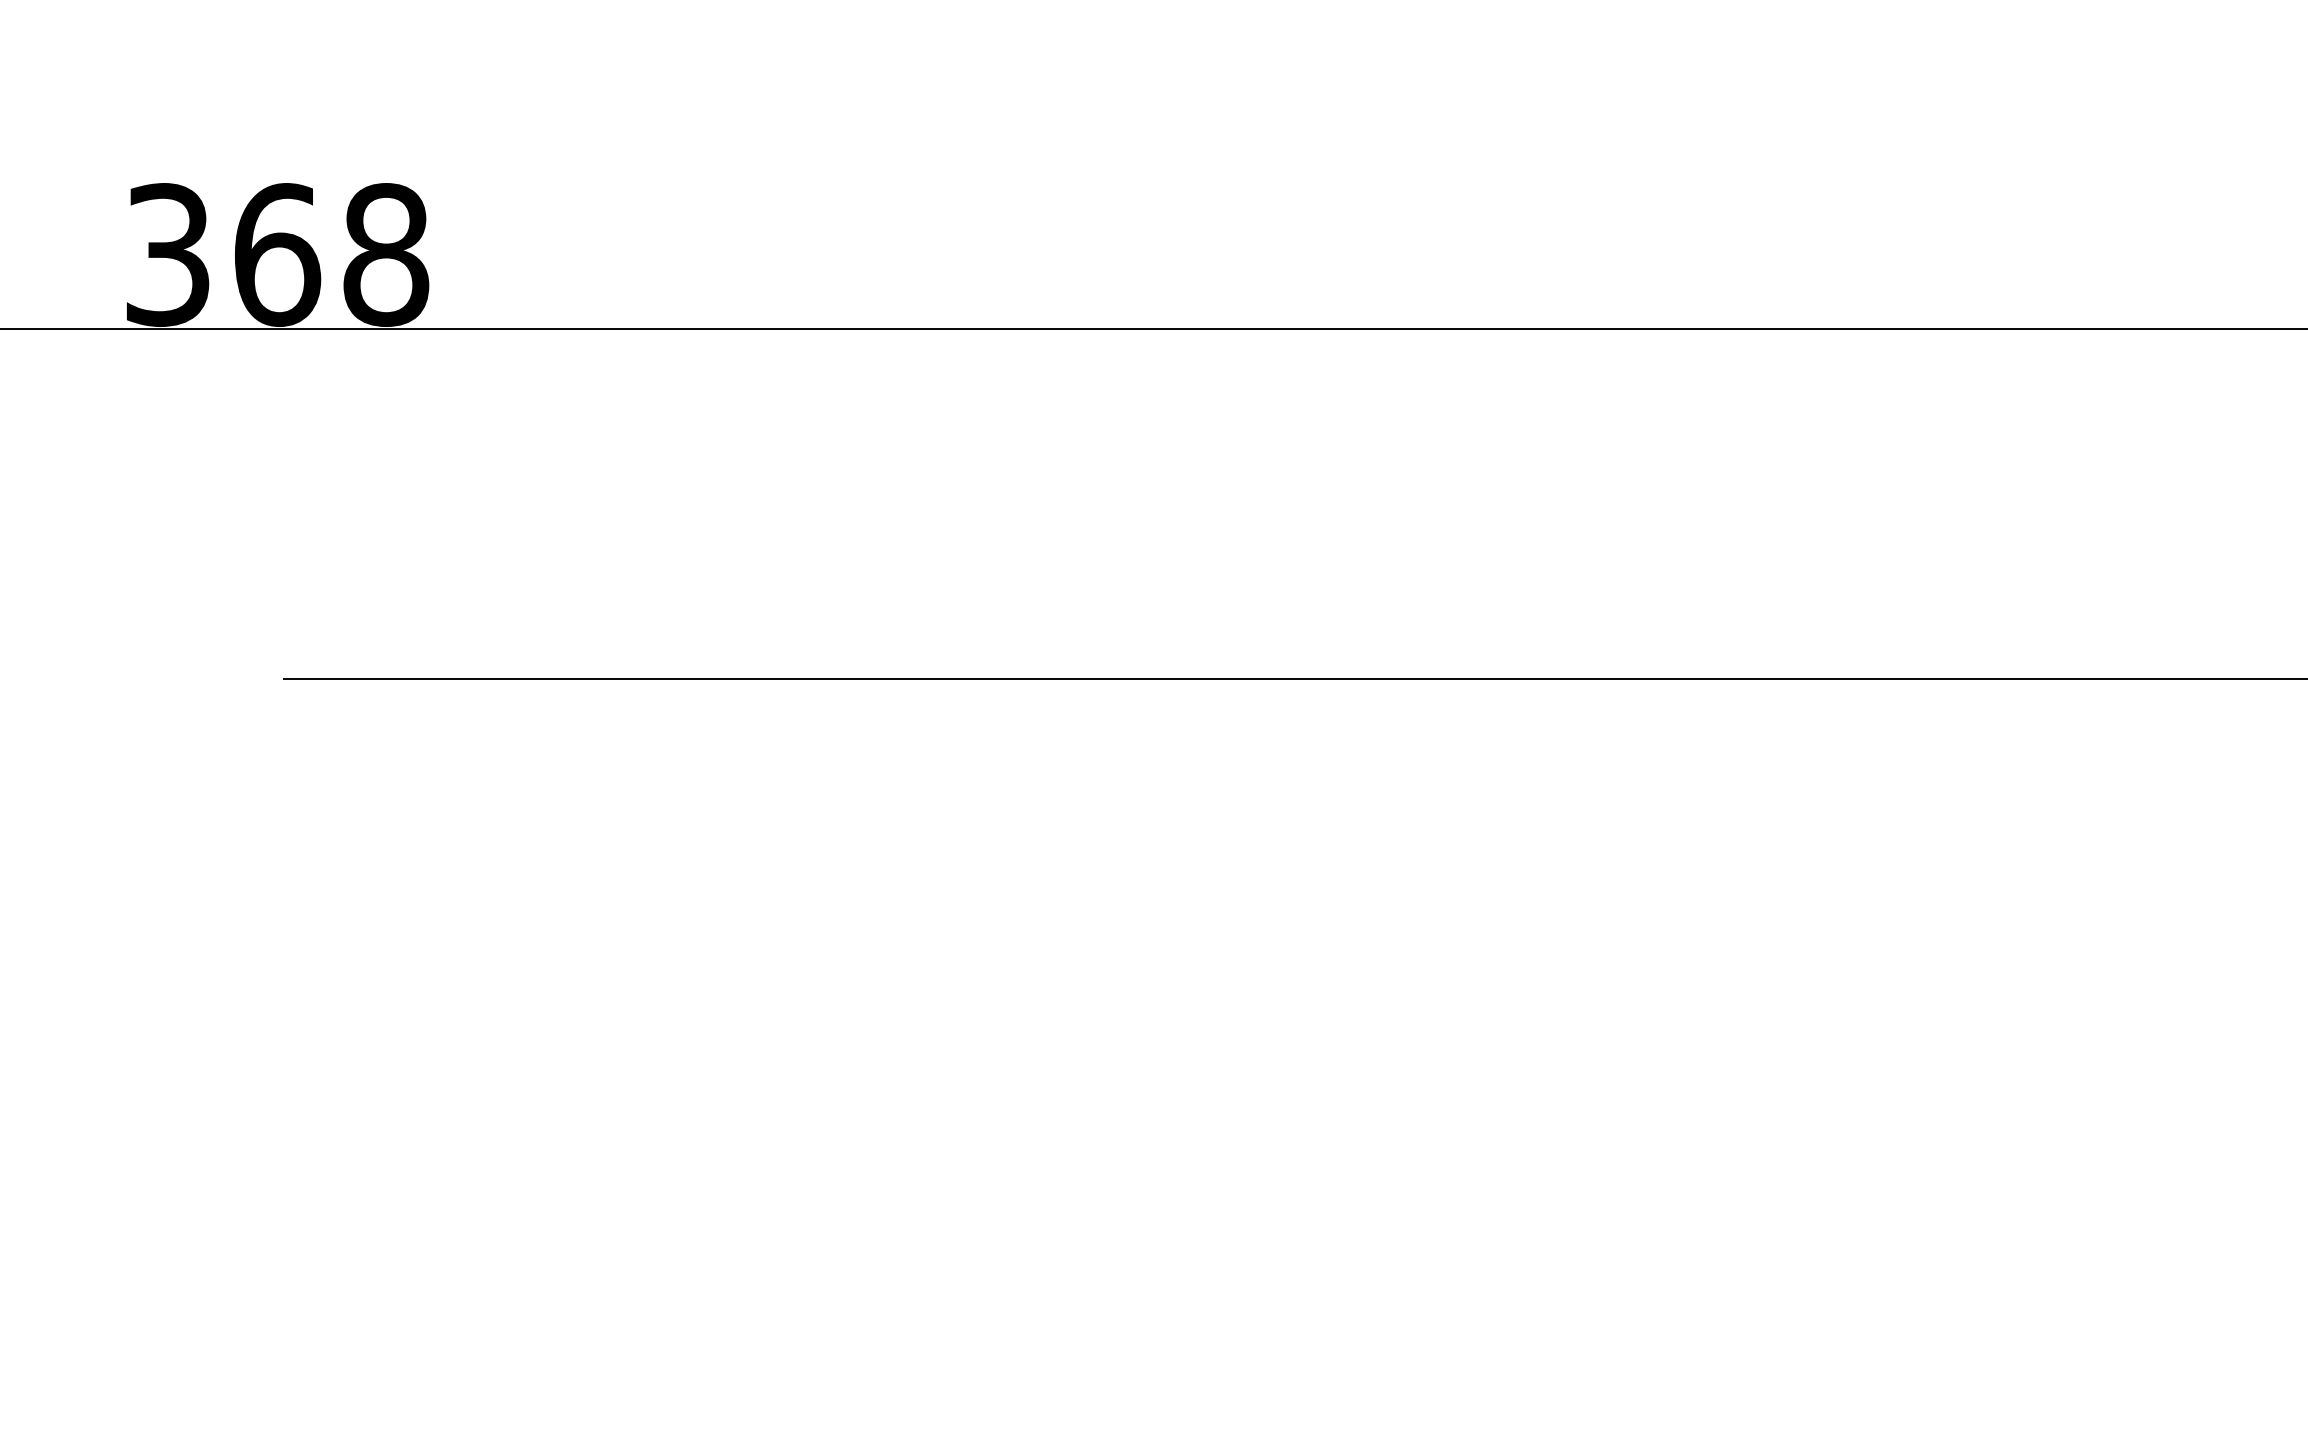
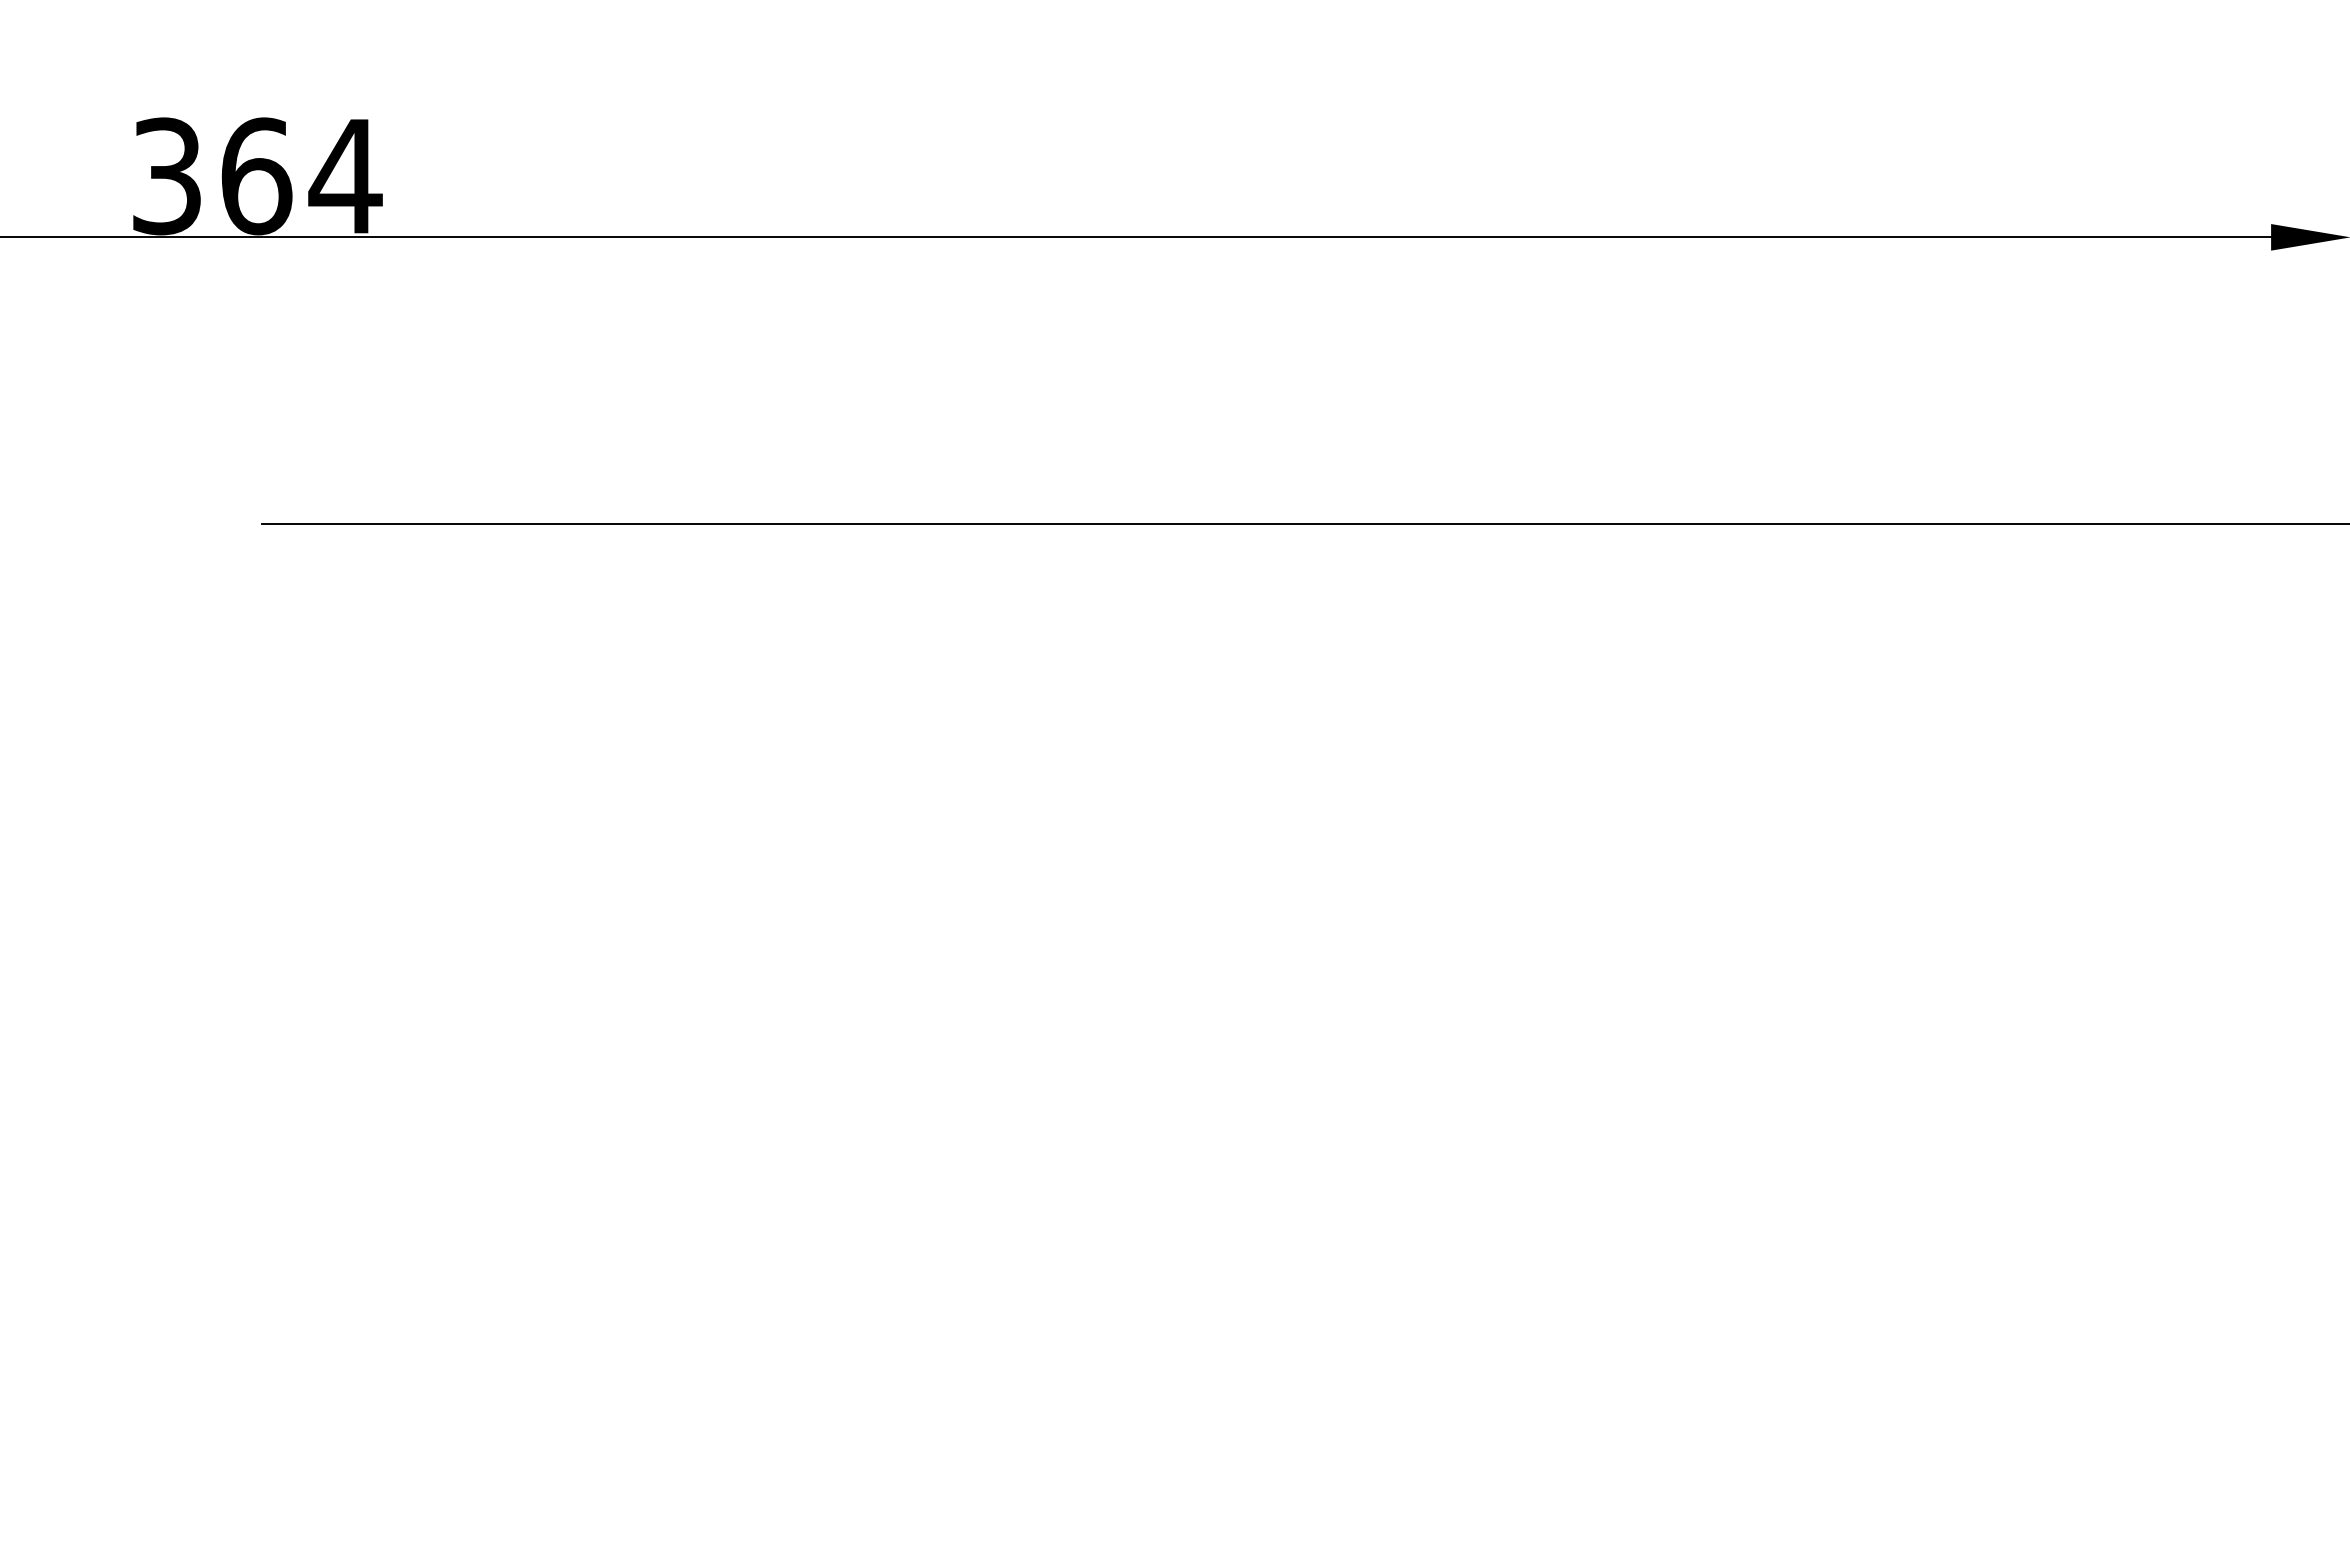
text: (385, 255) -> (345, 176), 368 -> 364

